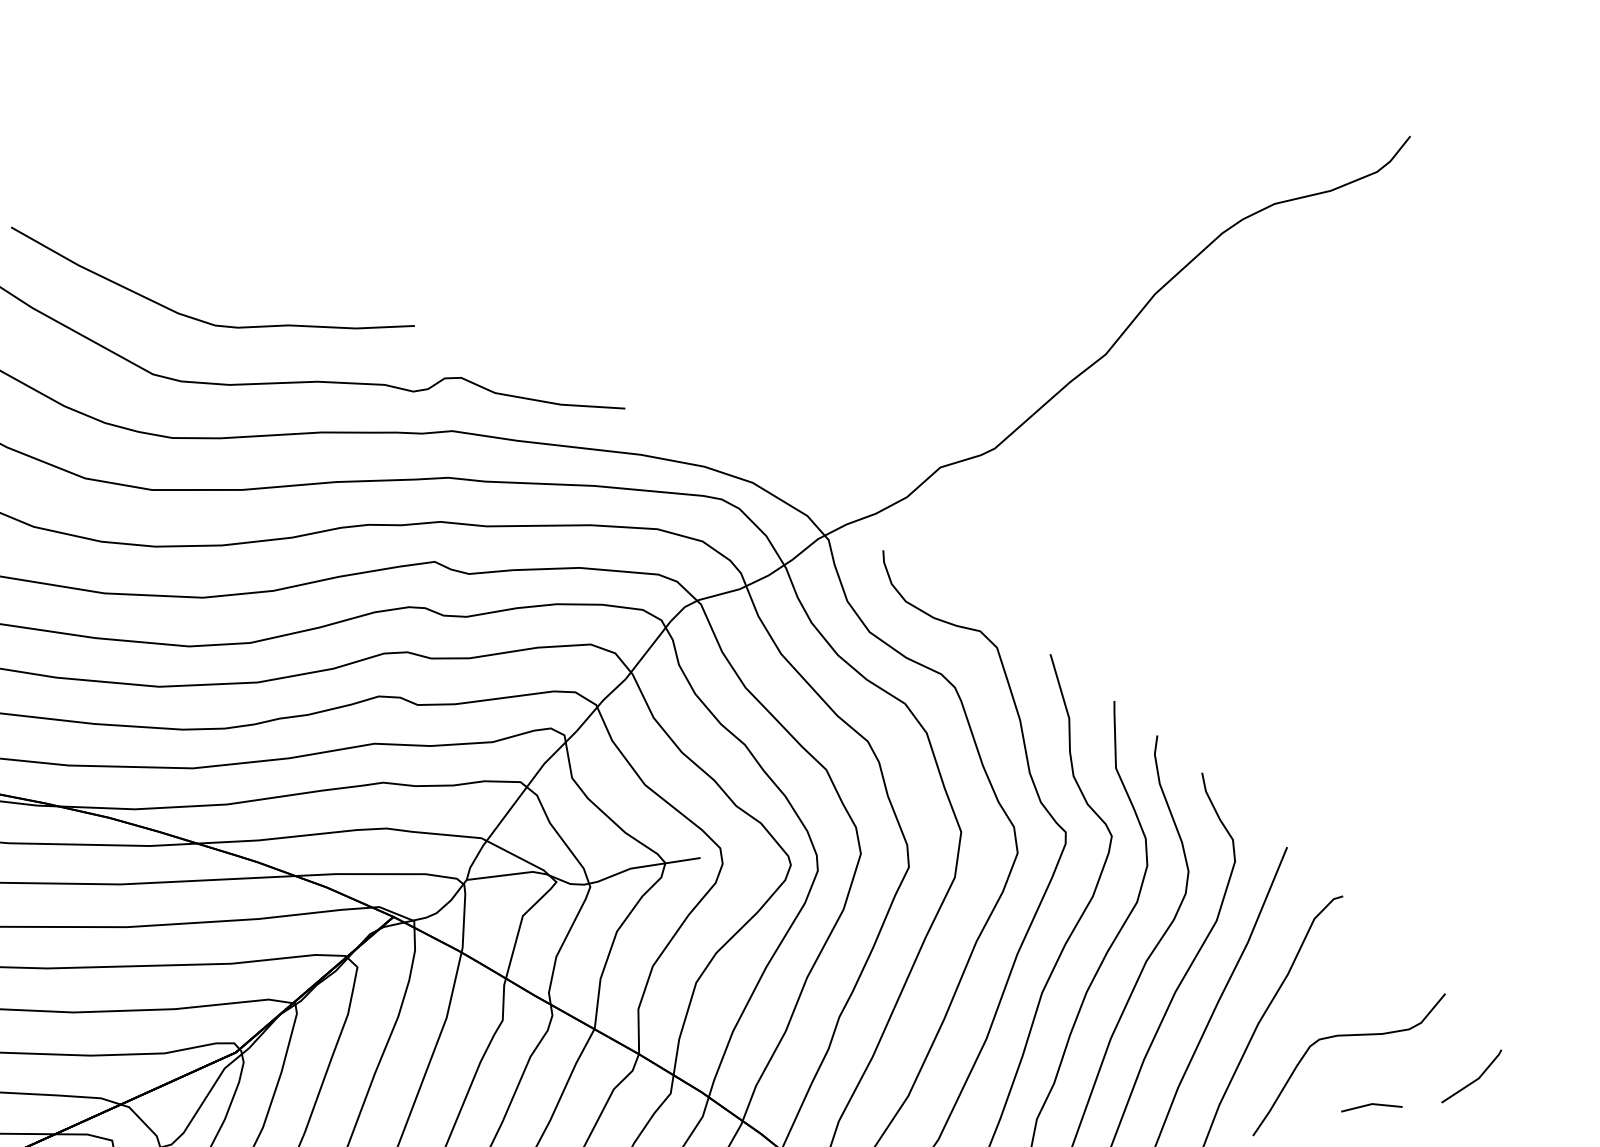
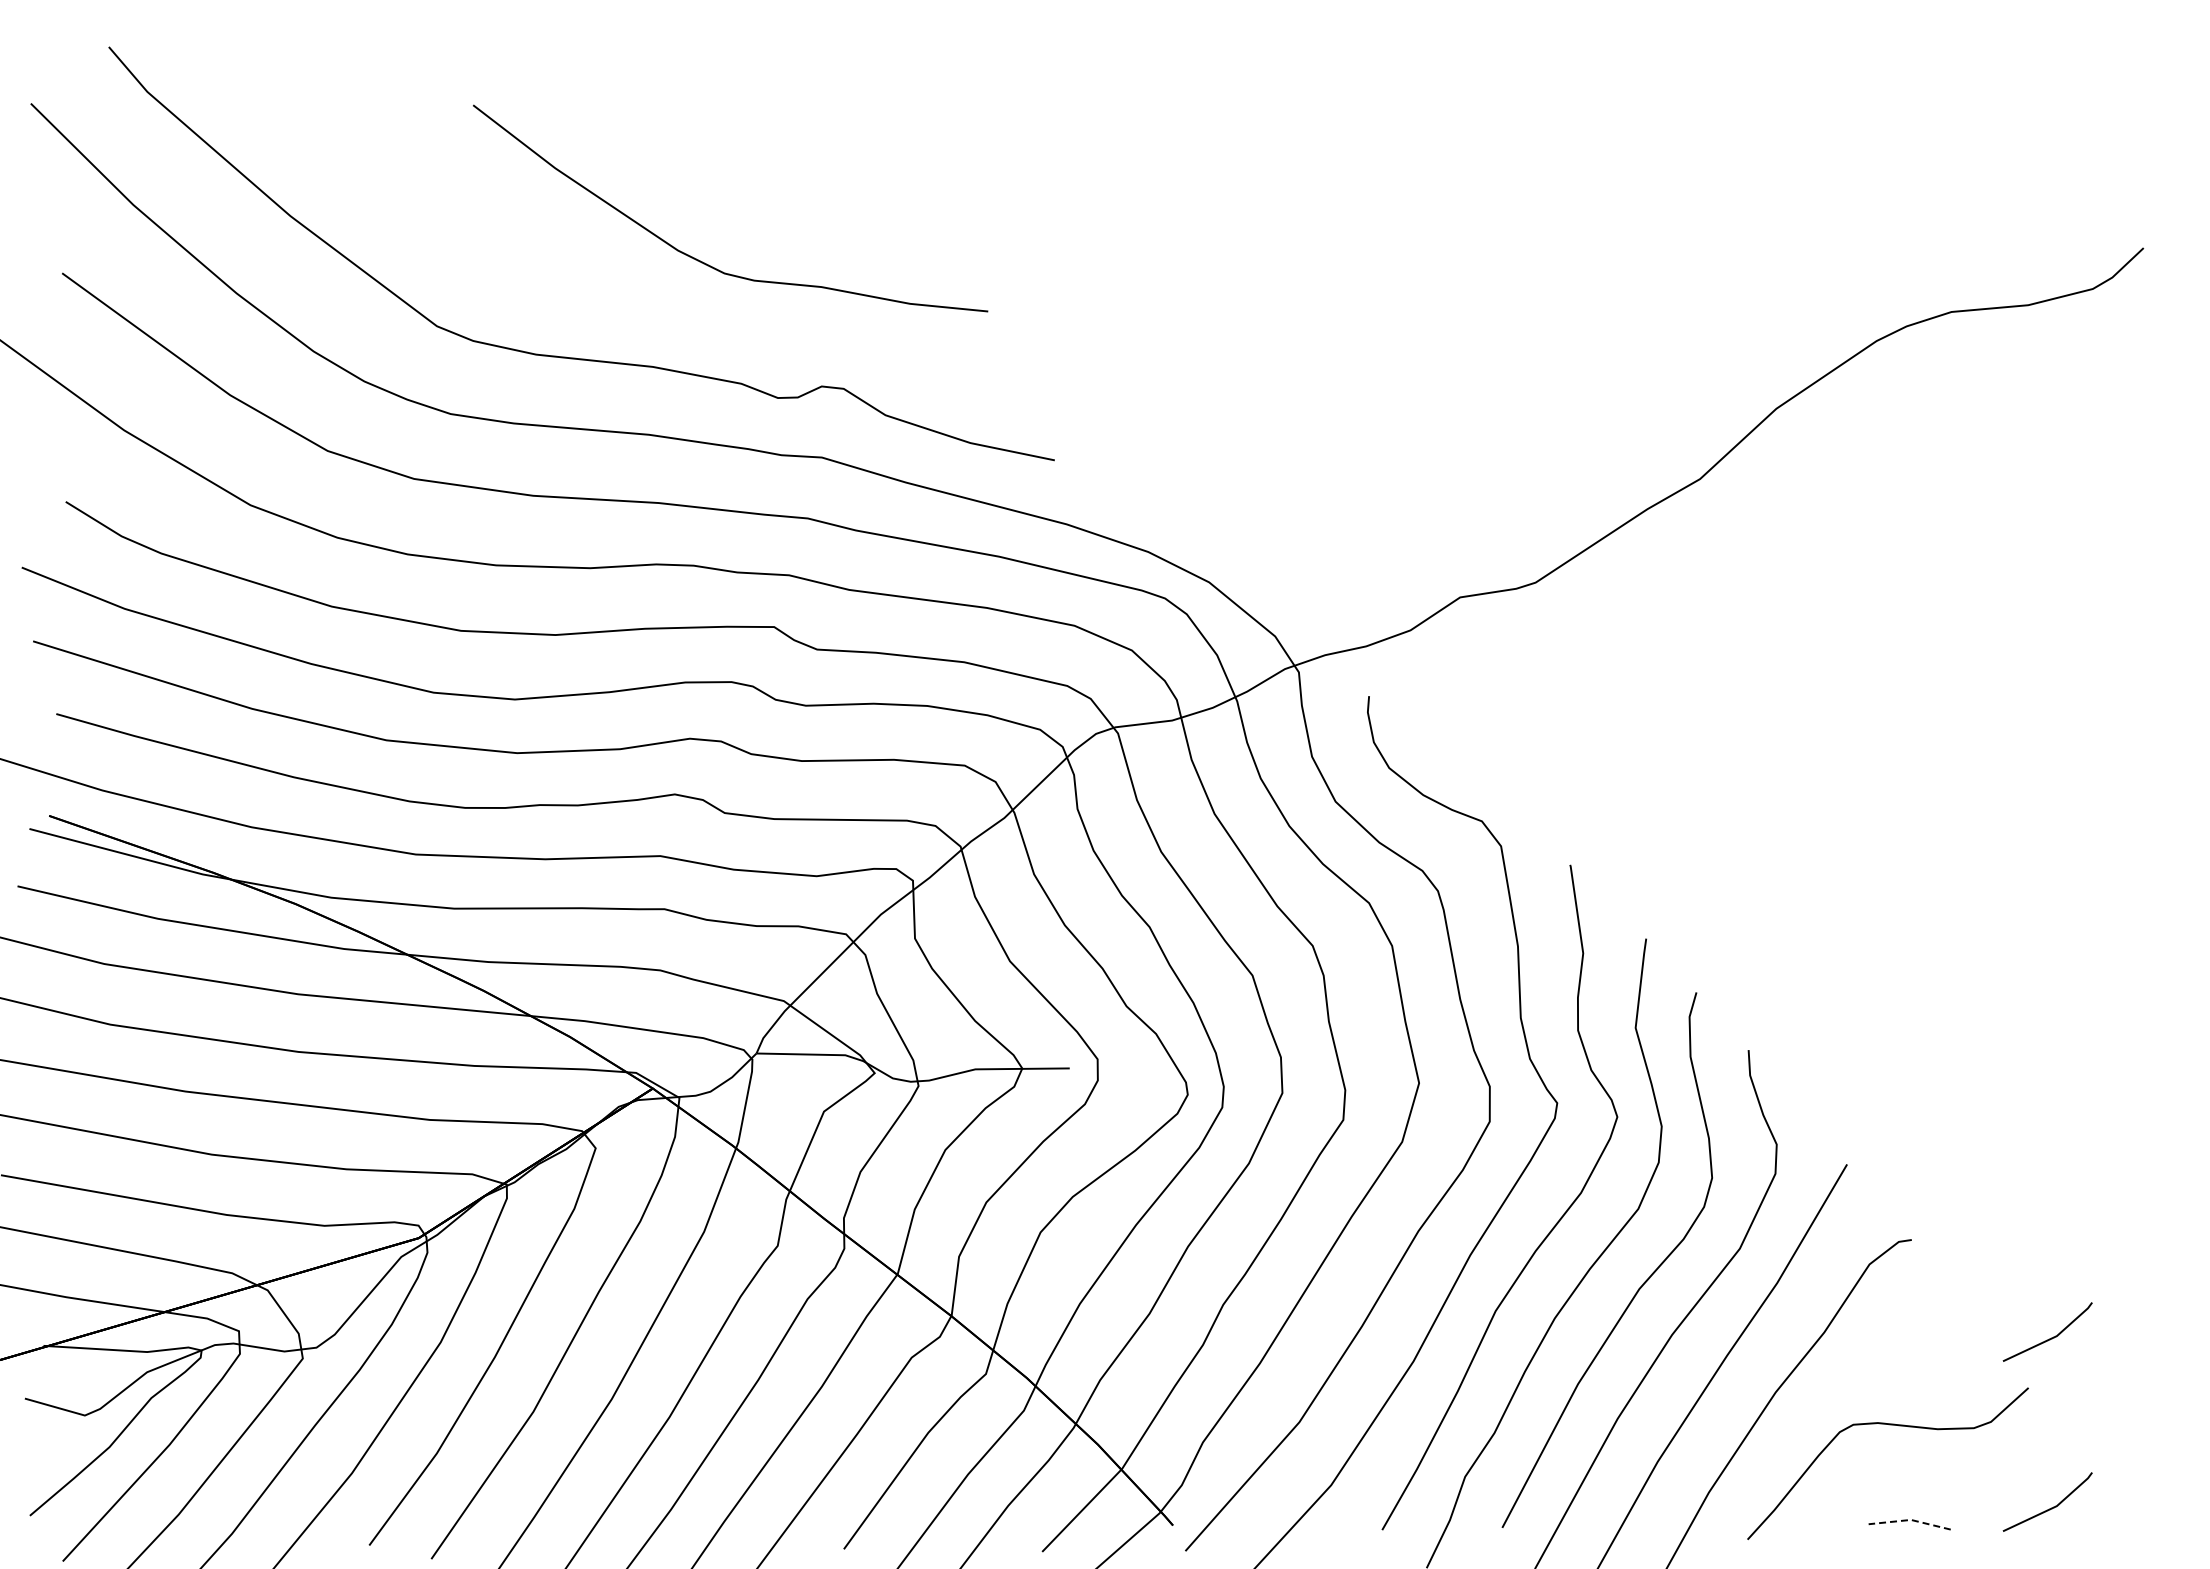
curve: (199, 319) -> (704, 262), moved
line: (1457, 953) -> (2051, 1337), added
line: (1371, 1104) -> (1910, 1520), solid -> dashed

